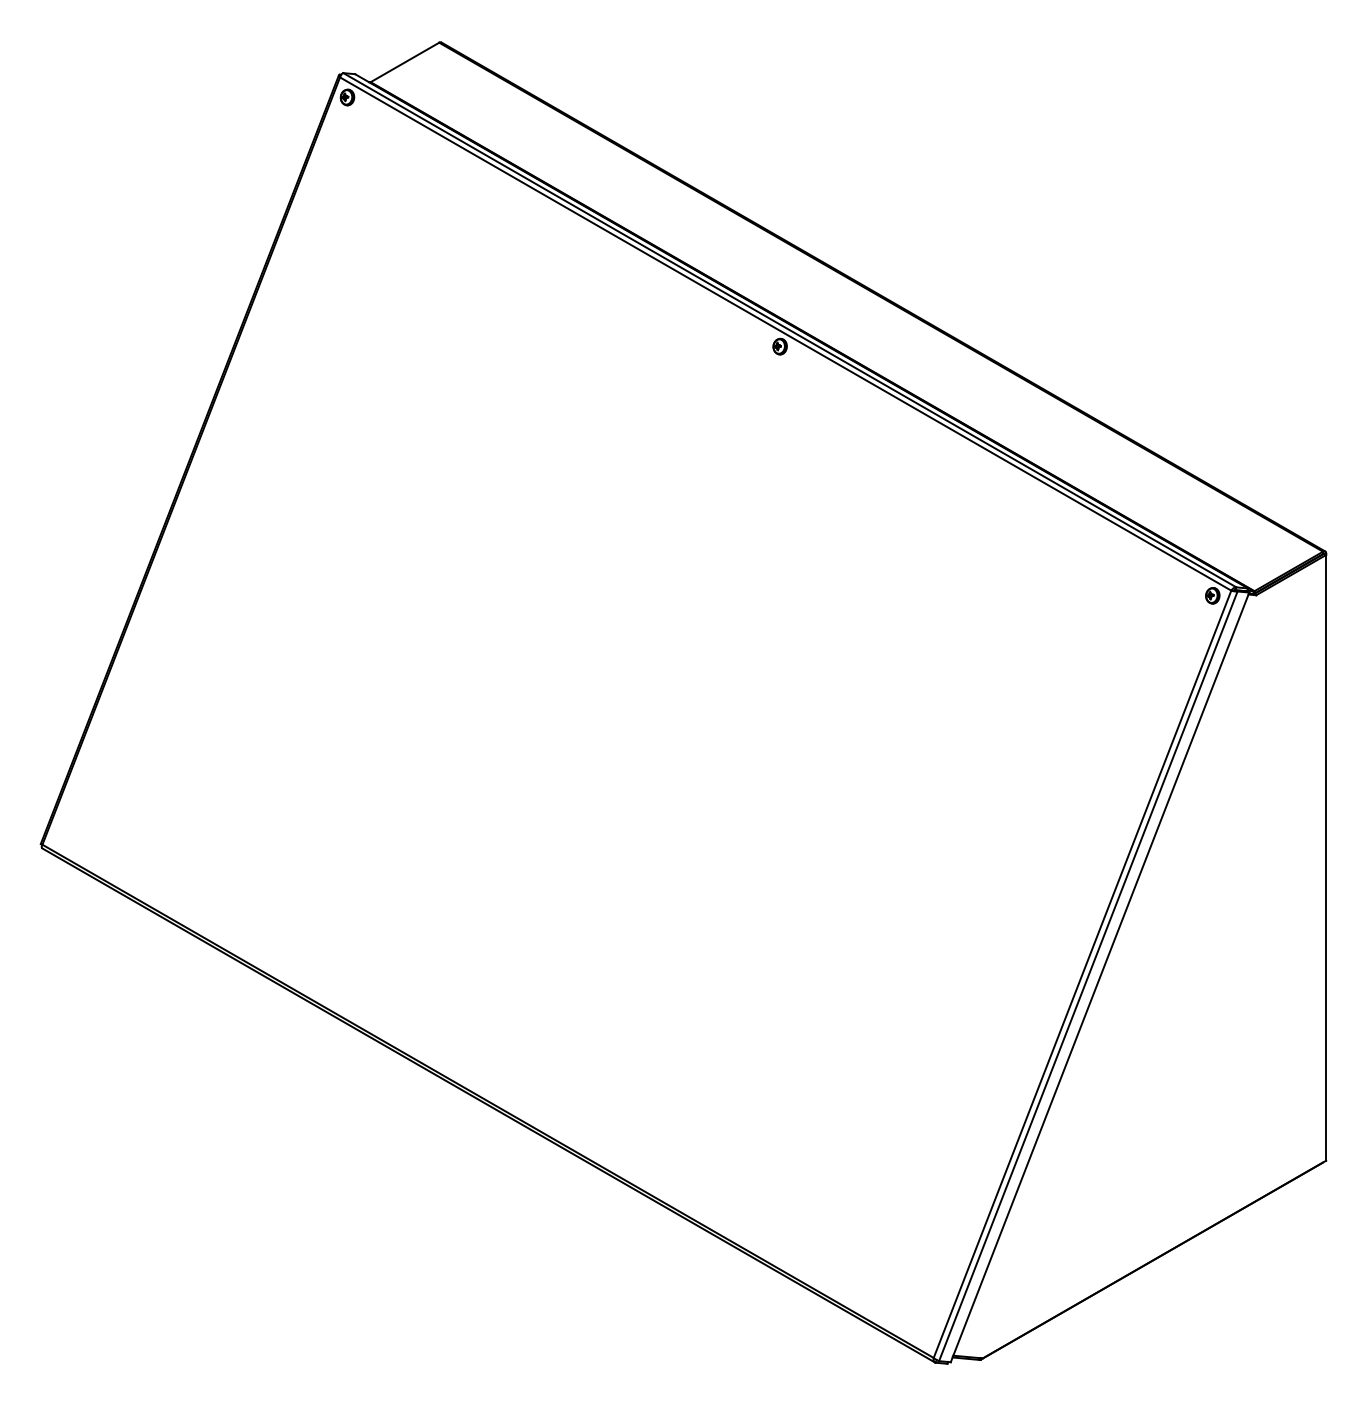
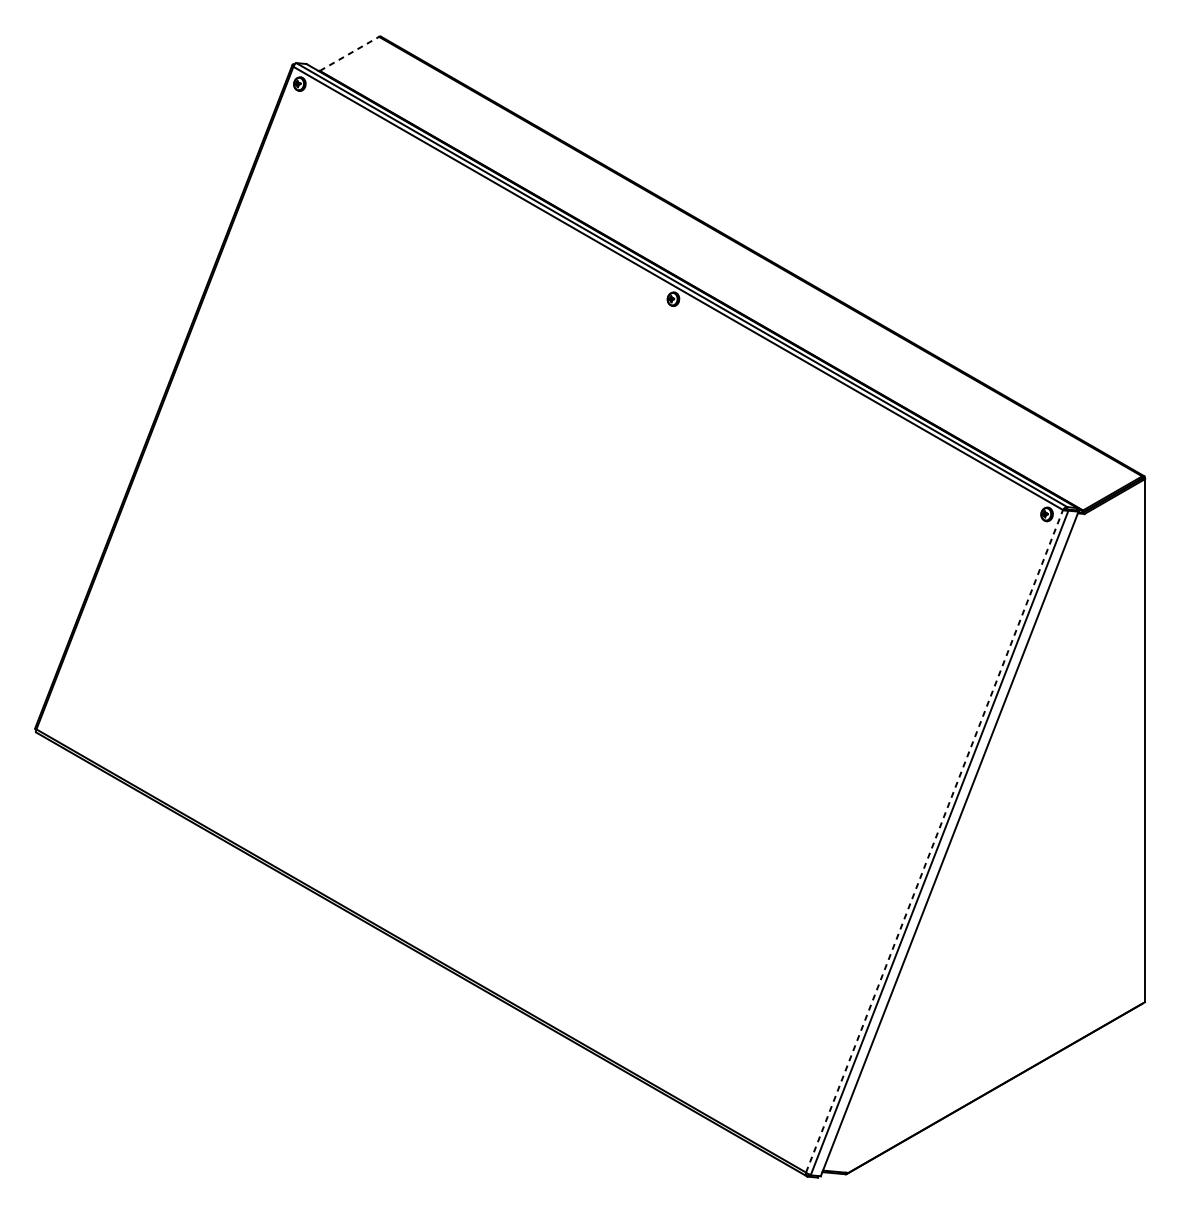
line: (404, 62) -> (349, 53), solid -> dashed
line: (1082, 973) -> (934, 840), solid -> dashed

